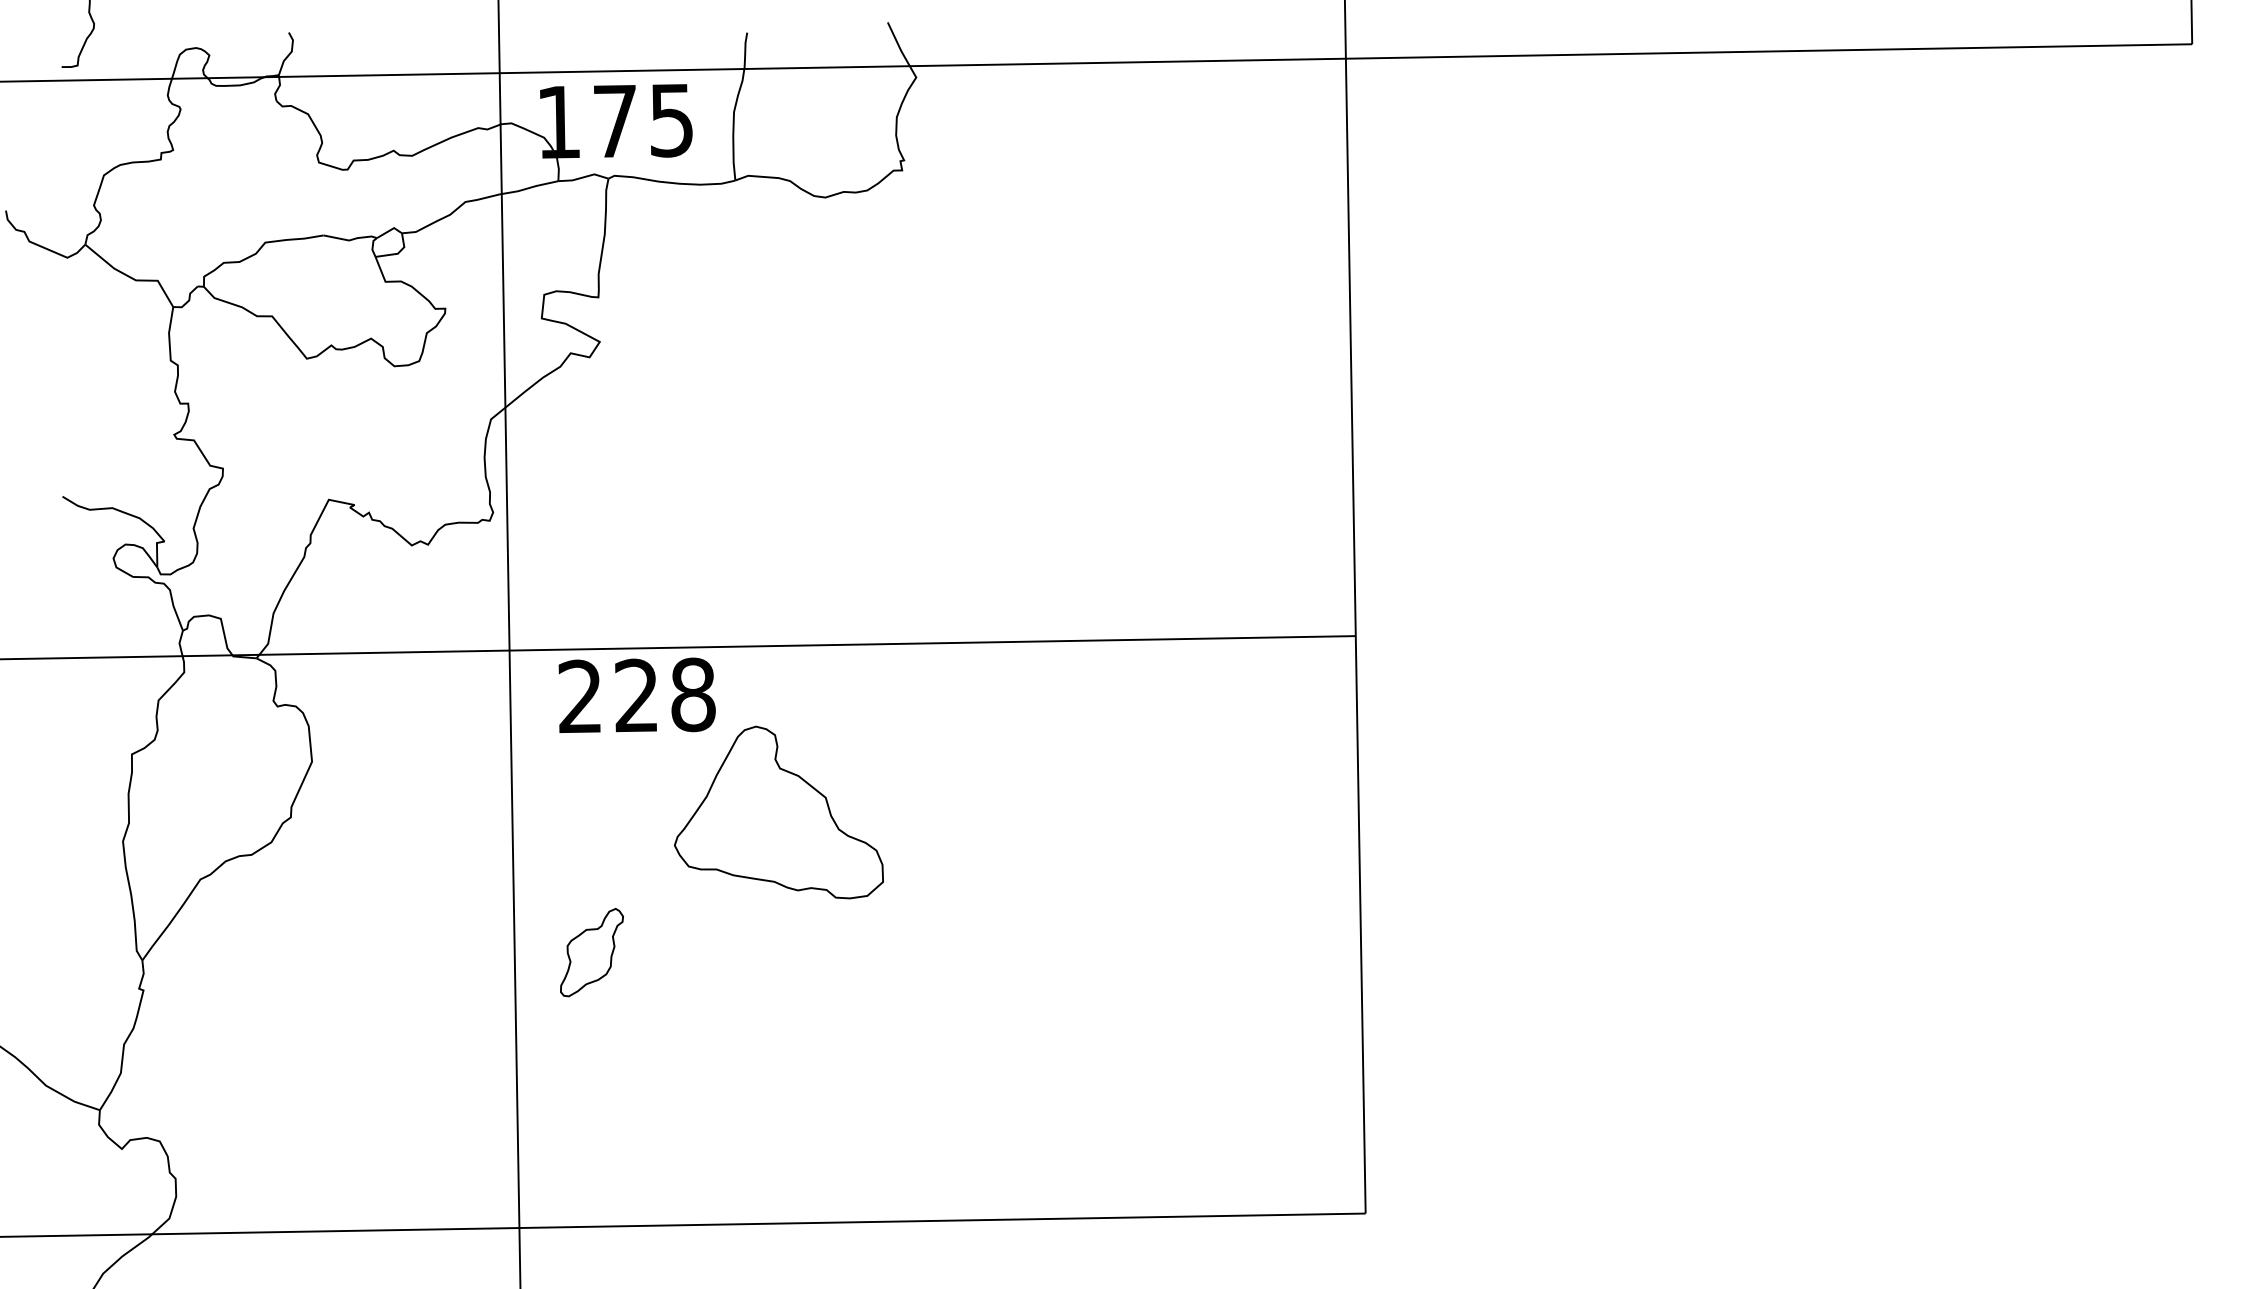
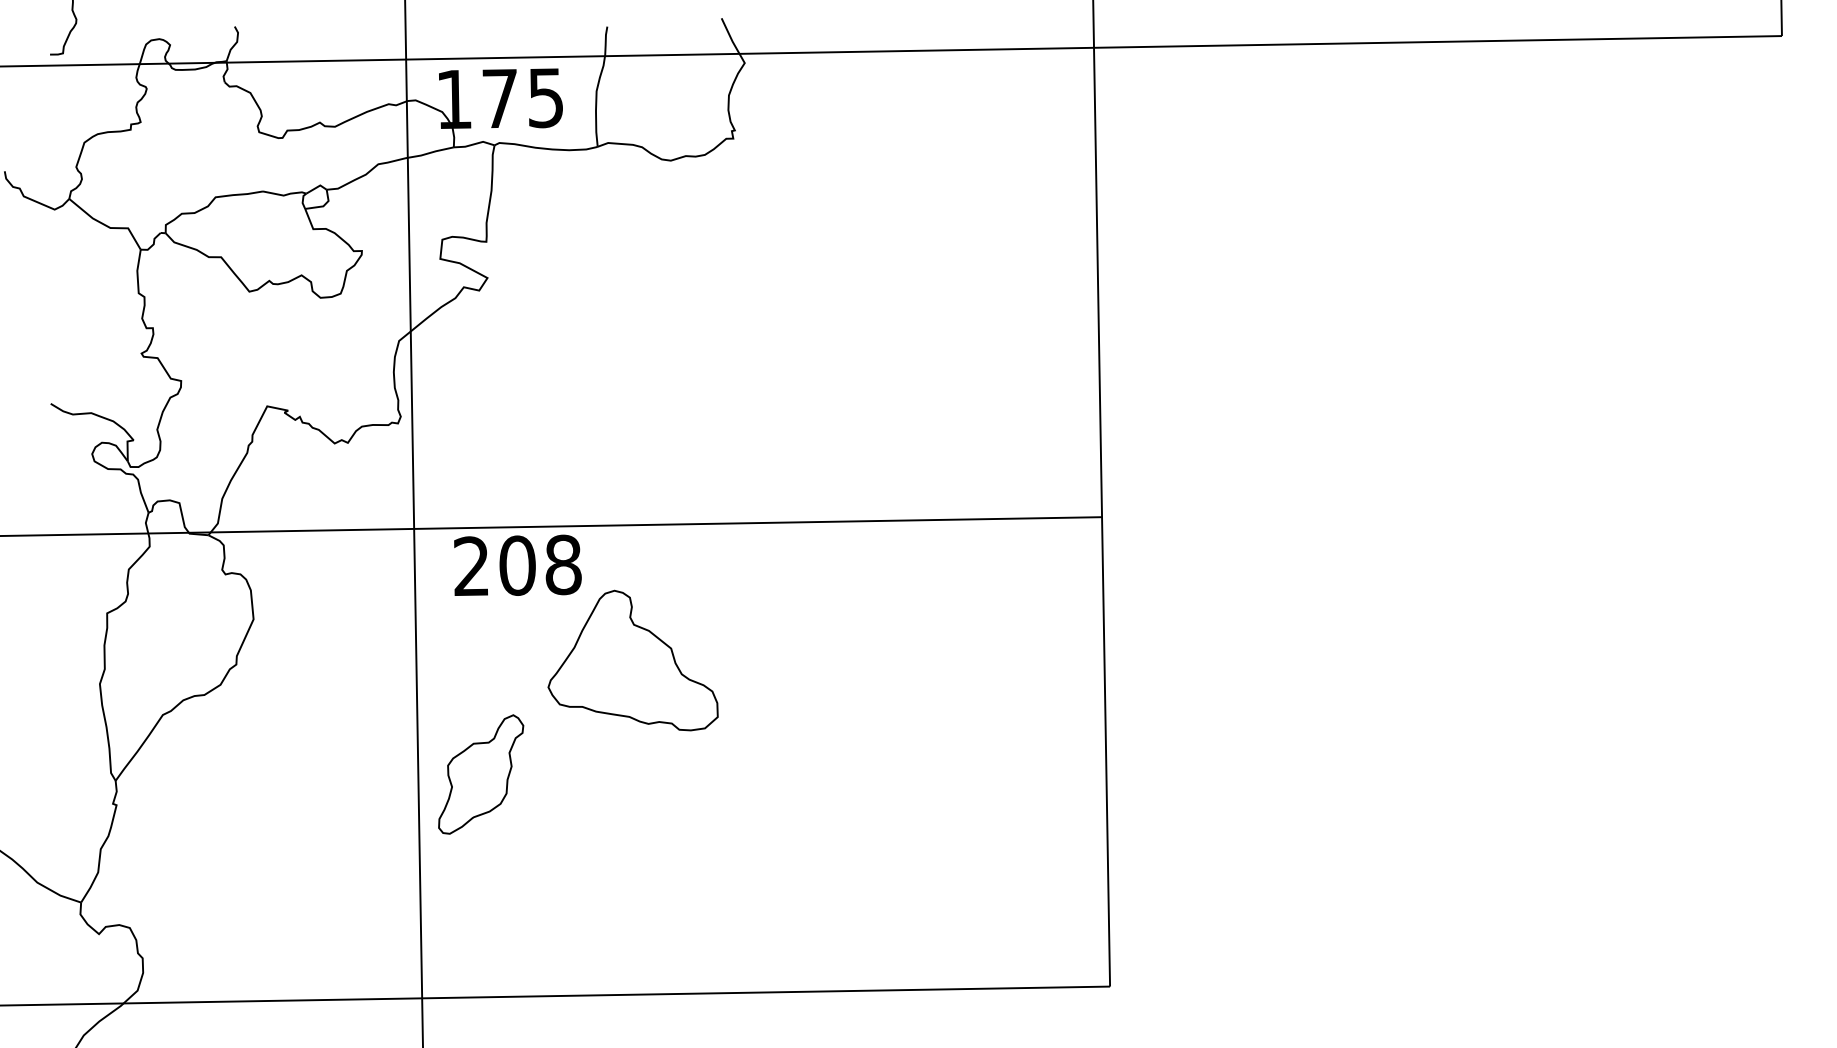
text: (636, 695) -> (517, 565), 228 -> 208
part: (591, 952) -> (480, 774), size x1.67

